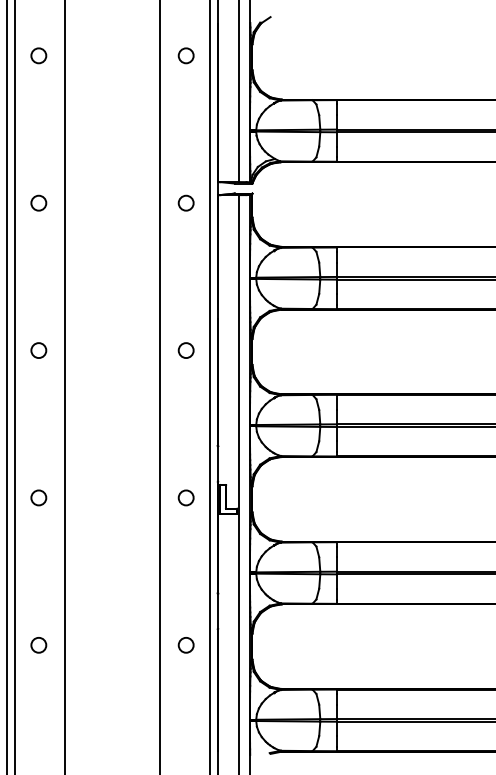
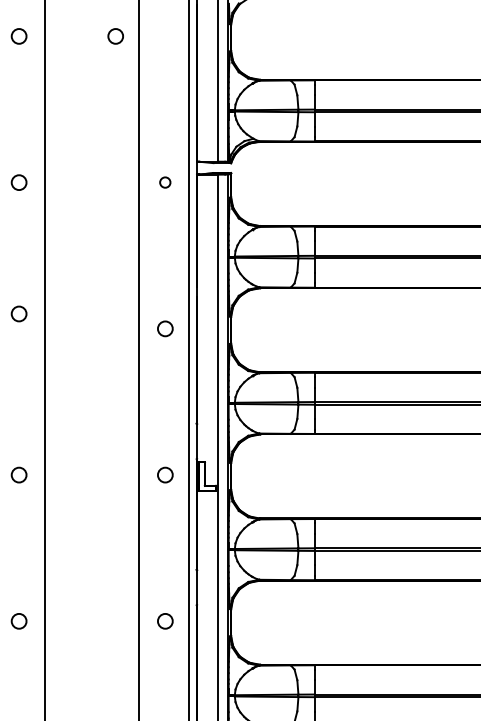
circle: (185, 55) -> (115, 36), moved
circle: (185, 202) -> (164, 181), size x0.7
circle: (38, 350) -> (18, 313), moved

